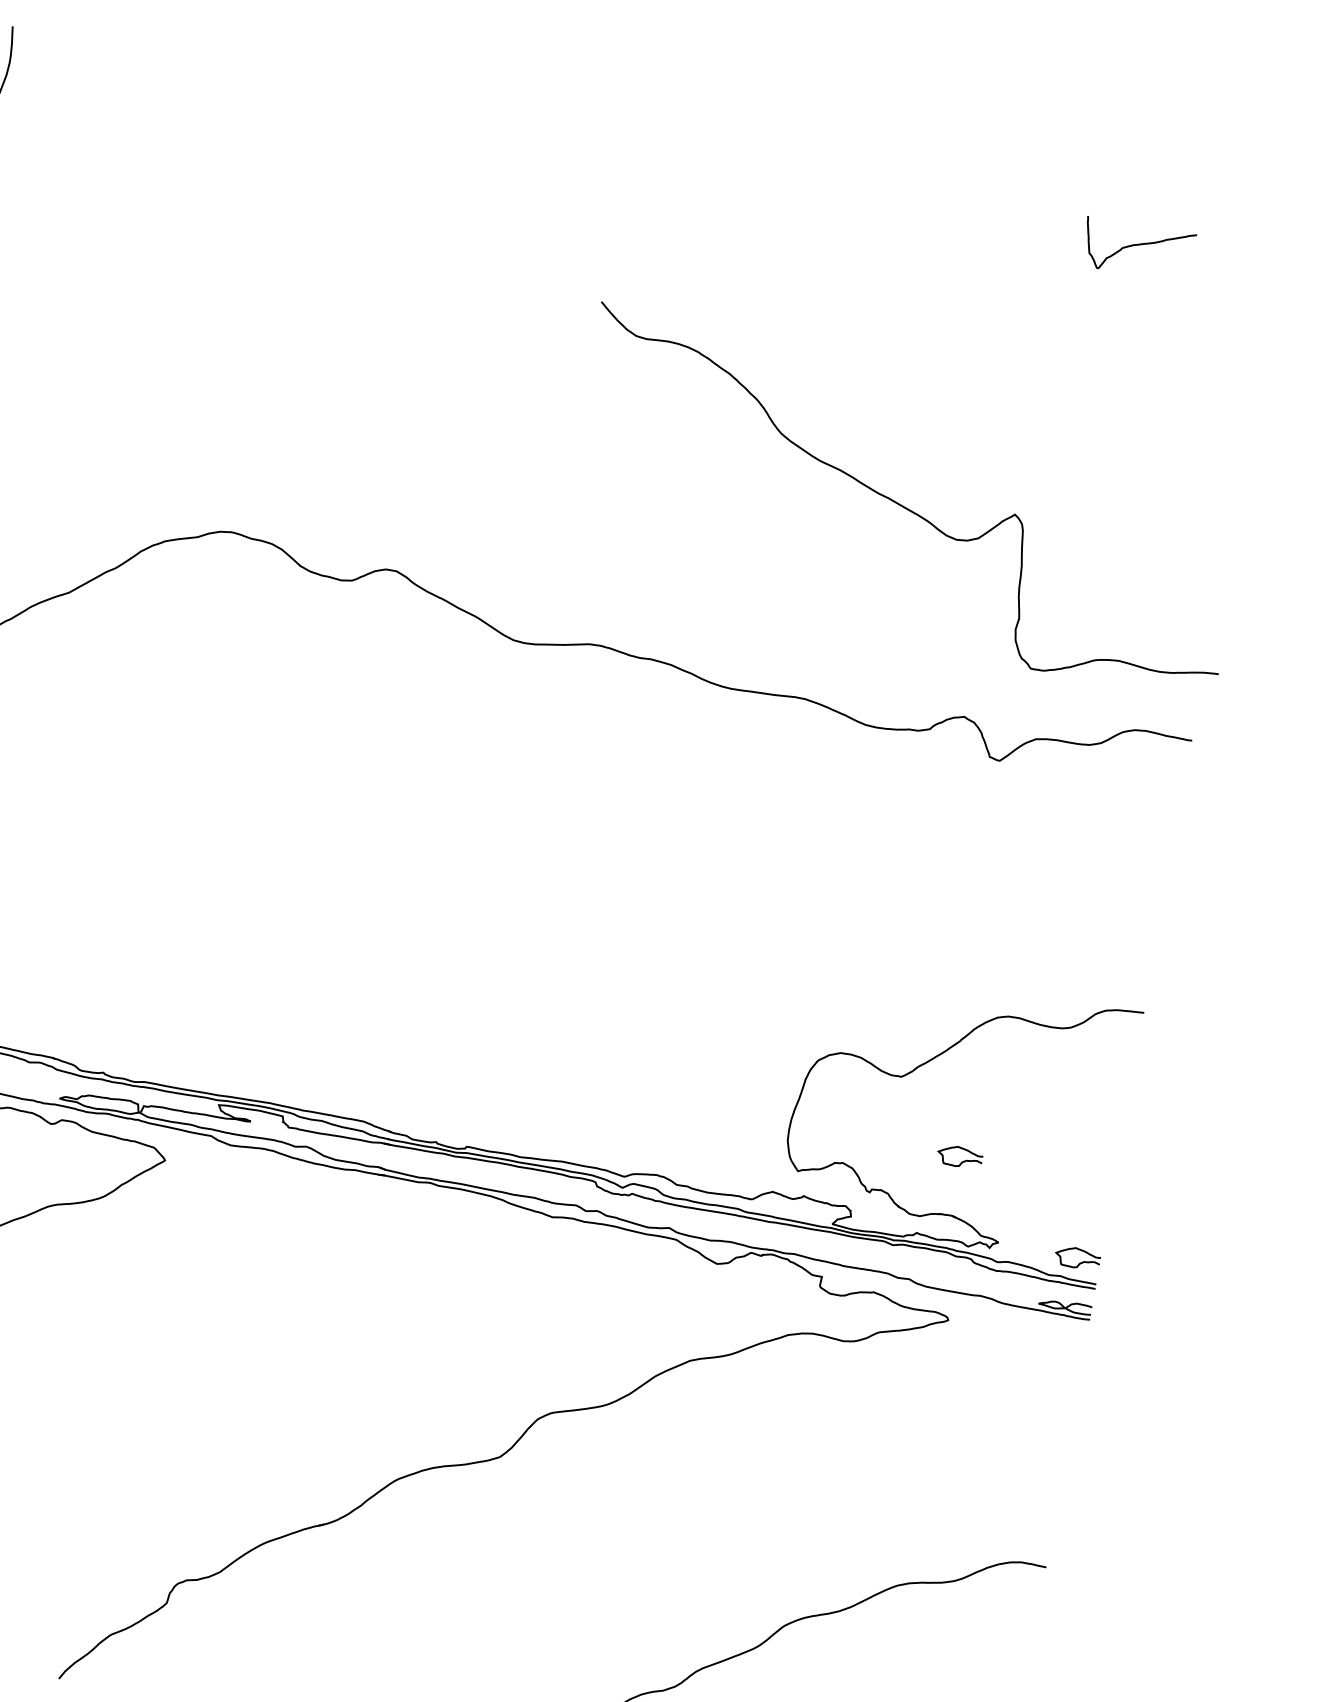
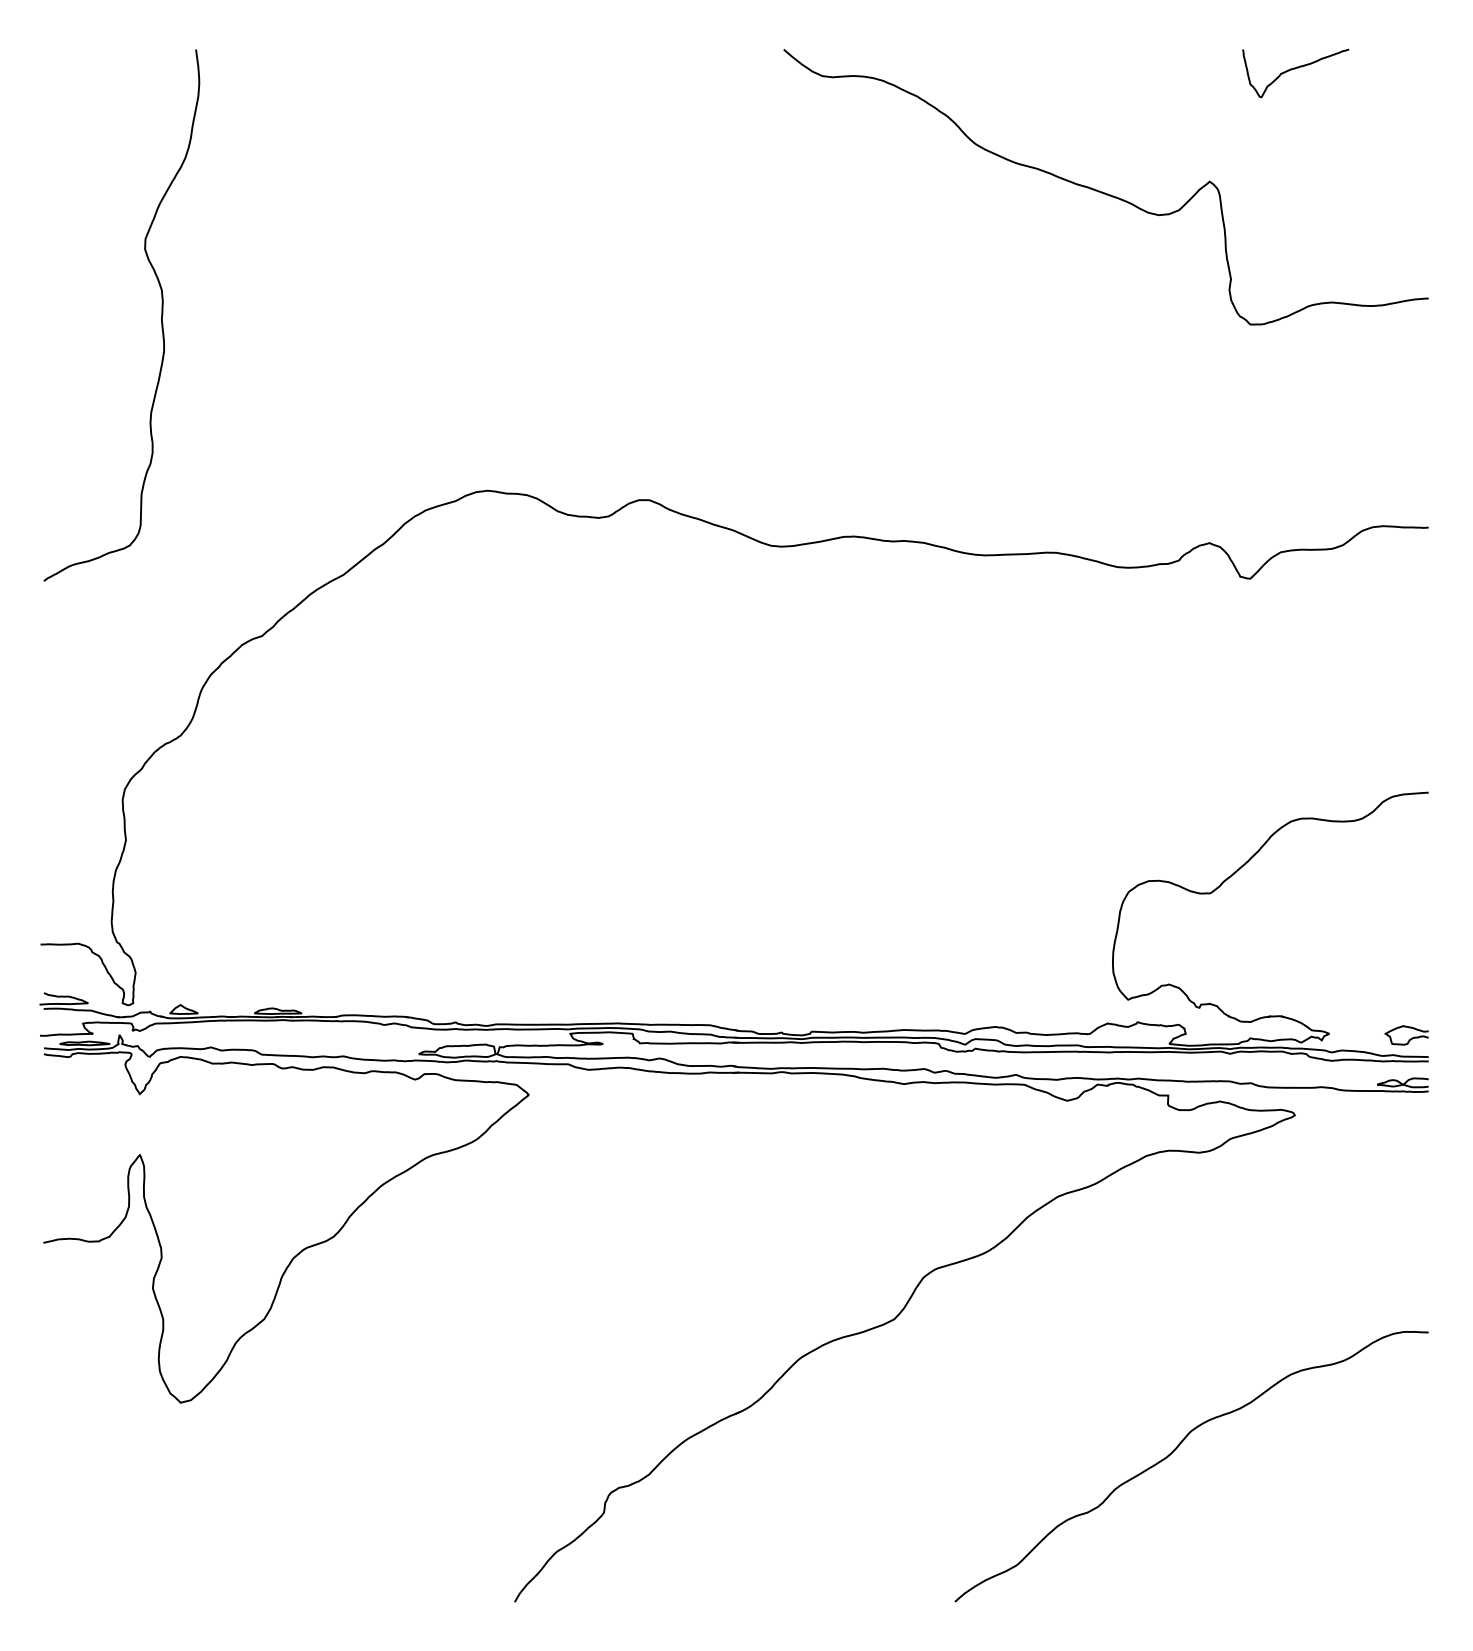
curve: (903, 505) -> (1102, 191), moved
curve: (963, 1160) -> (1282, 962), removed

